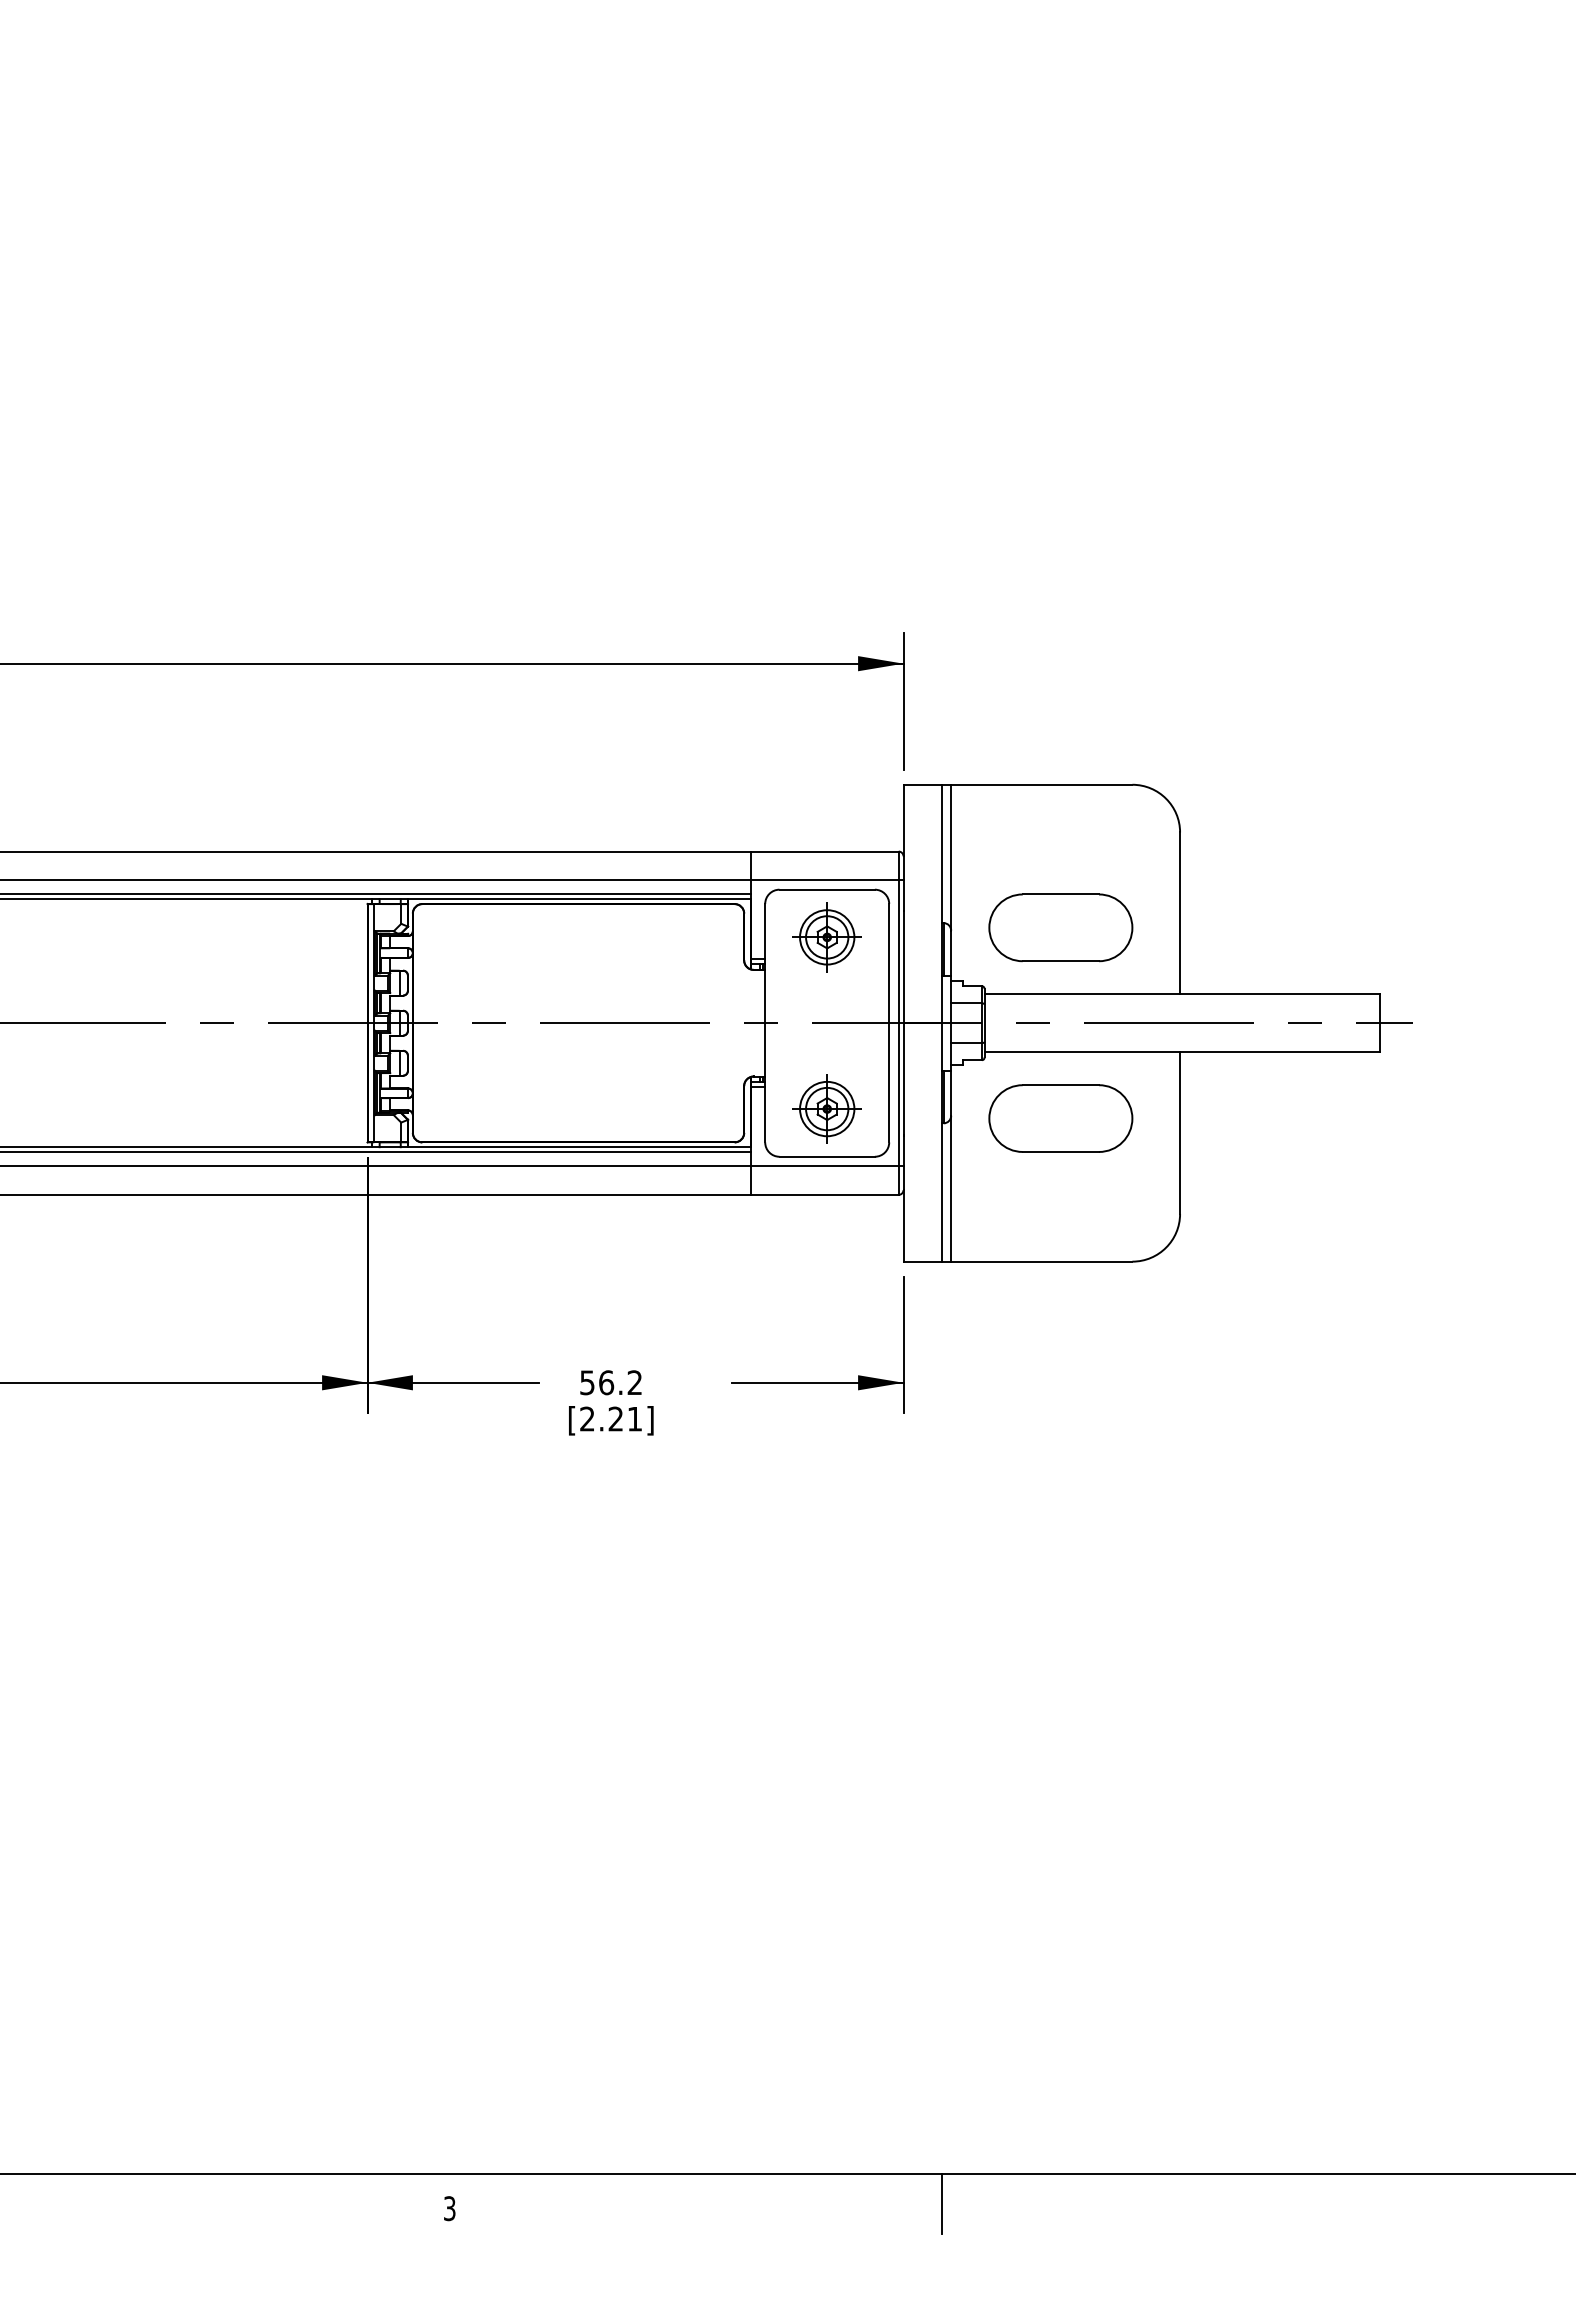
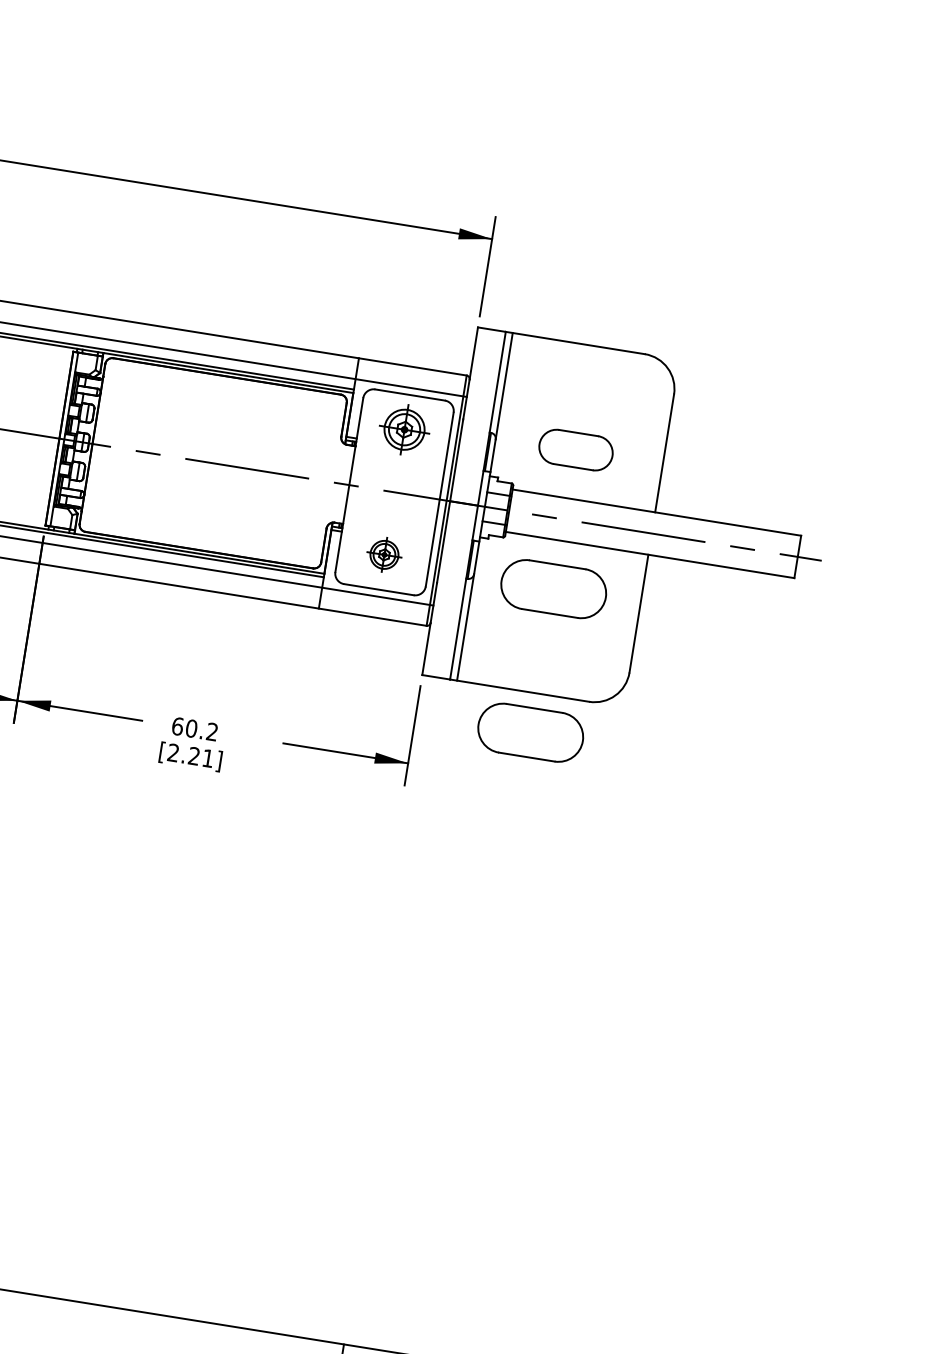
part: (1060, 927) -> (575, 449), size x0.7
part: (826, 1108) -> (384, 554), size x0.7
part: (1060, 1315) -> (530, 732), added
text: (597, 1382) -> (185, 727), 56.2 -> 60.2

